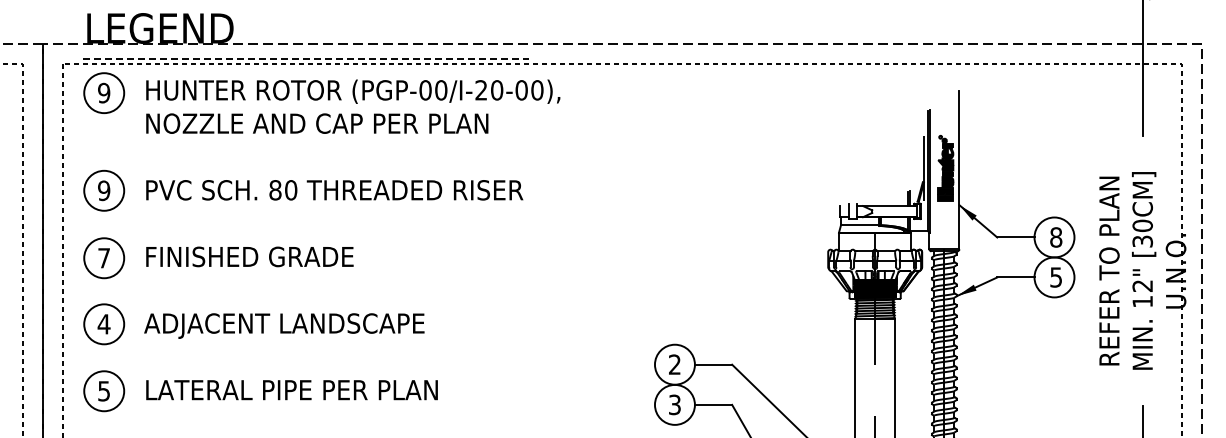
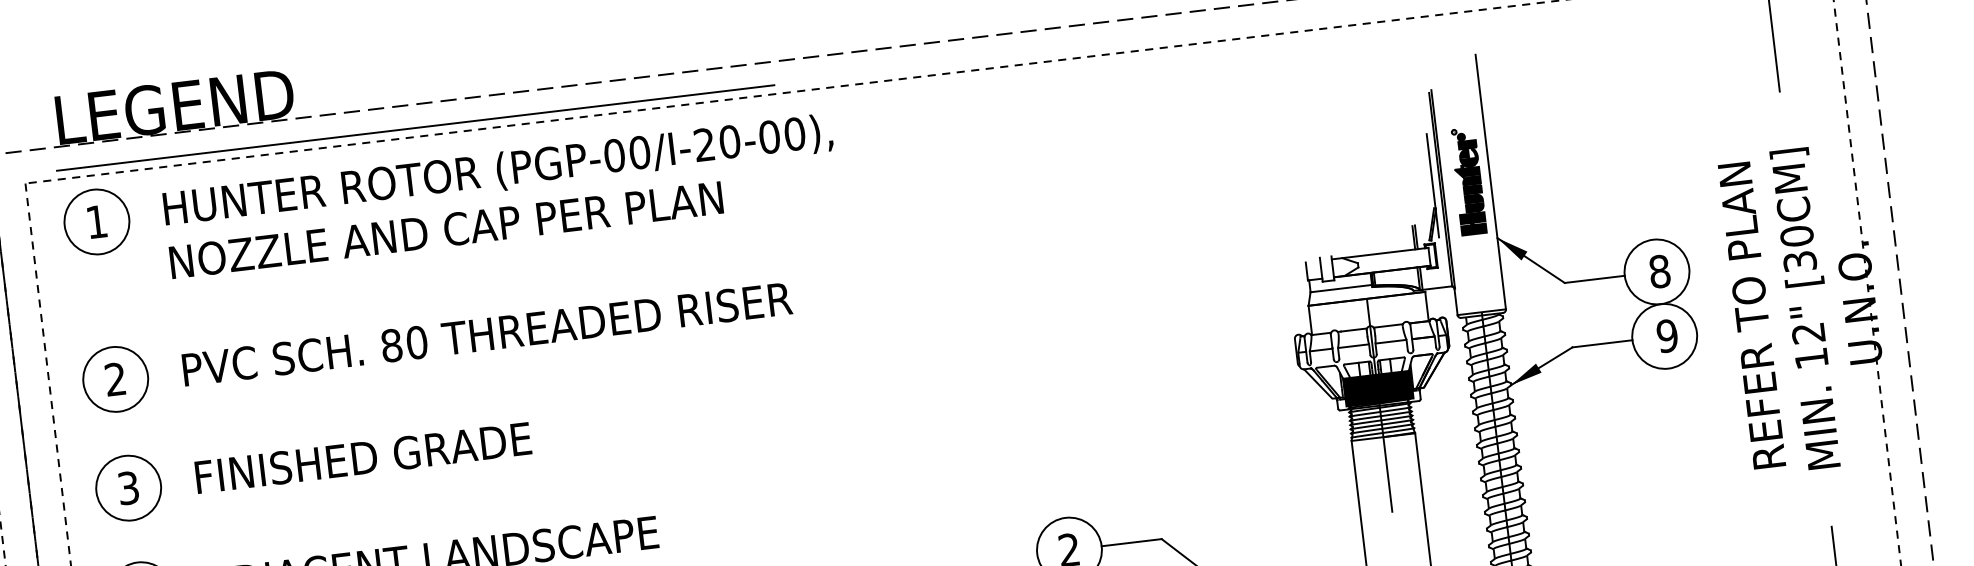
line: (306, 58) -> (416, 127), dashed -> solid
text: (104, 92) -> (97, 220), 9 -> 1
text: (104, 190) -> (116, 378), 9 -> 2
text: (103, 258) -> (127, 488), 7 -> 3
text: (1056, 277) -> (1667, 336), 5 -> 9

